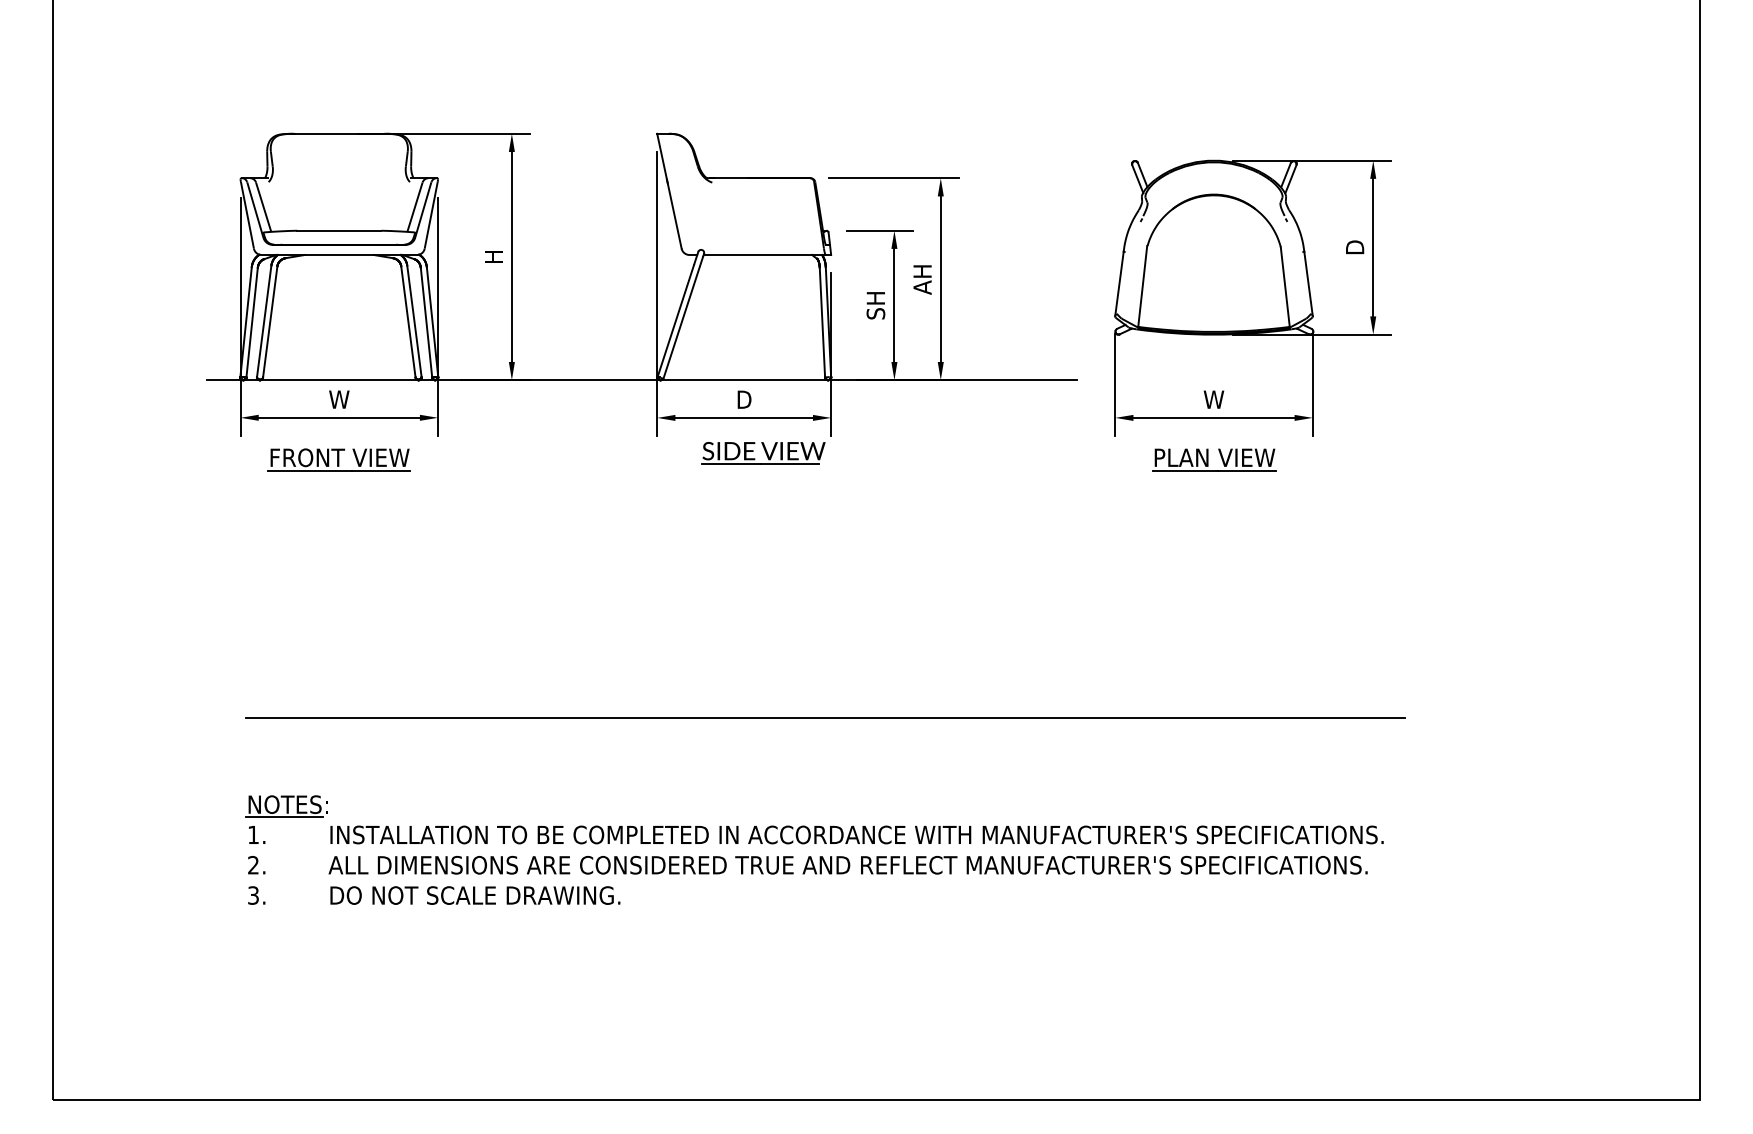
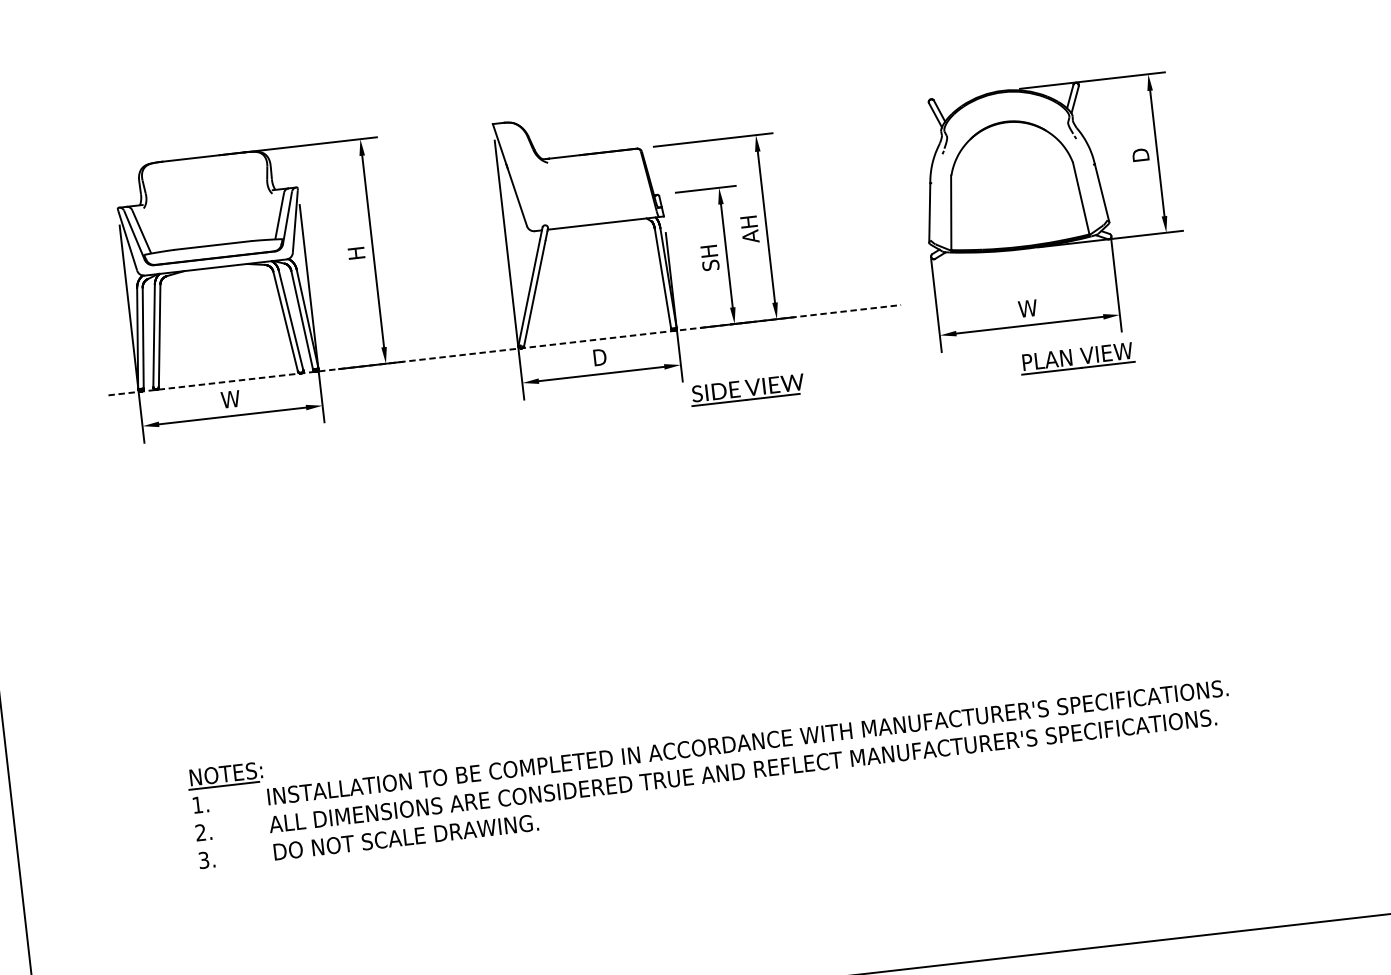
line: (642, 380) -> (505, 350), solid -> dashed
part: (763, 453) -> (747, 390), moved
part: (338, 459) -> (236, 454), removed
part: (1214, 459) -> (1077, 358), moved
line: (825, 718) -> (706, 639), removed

